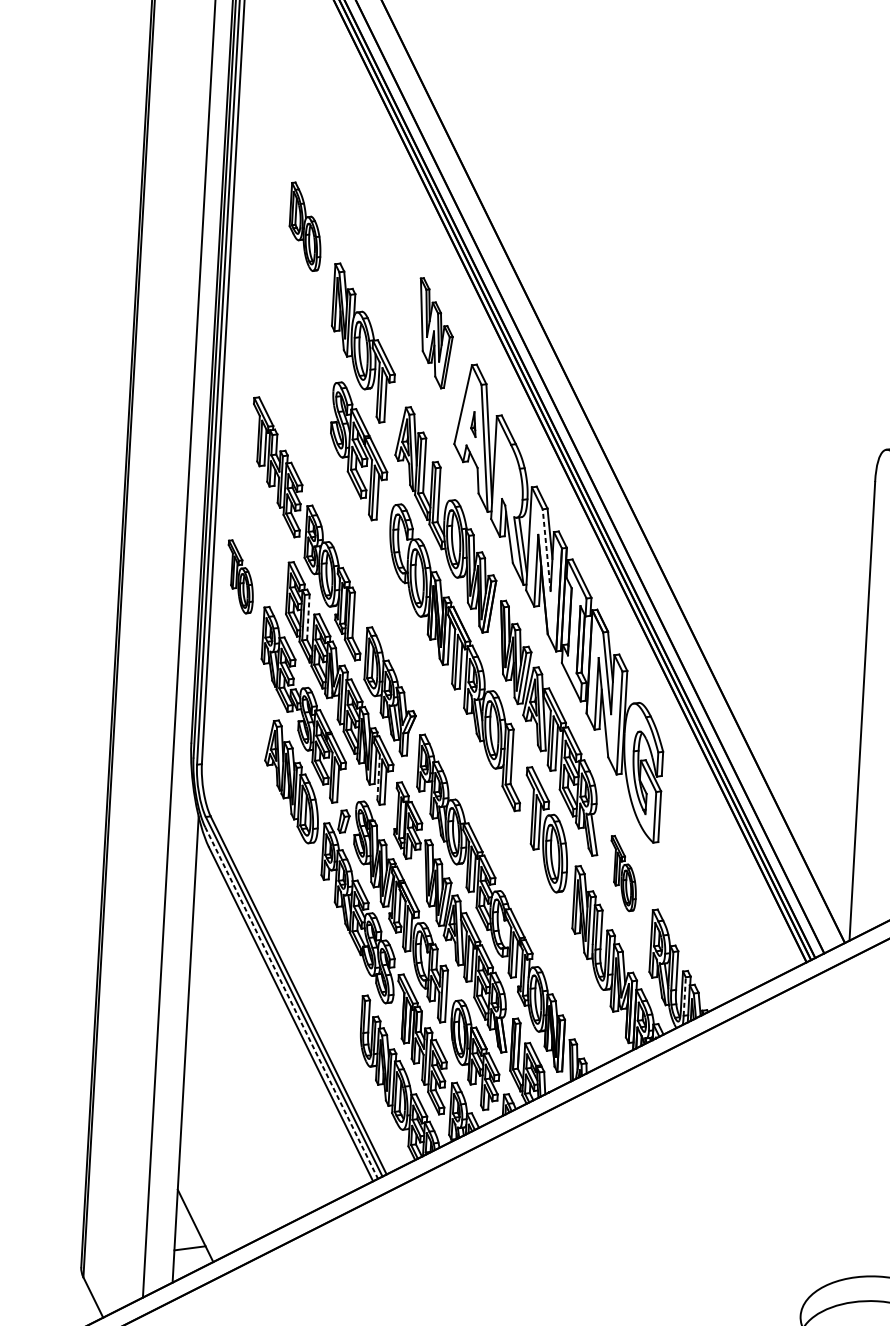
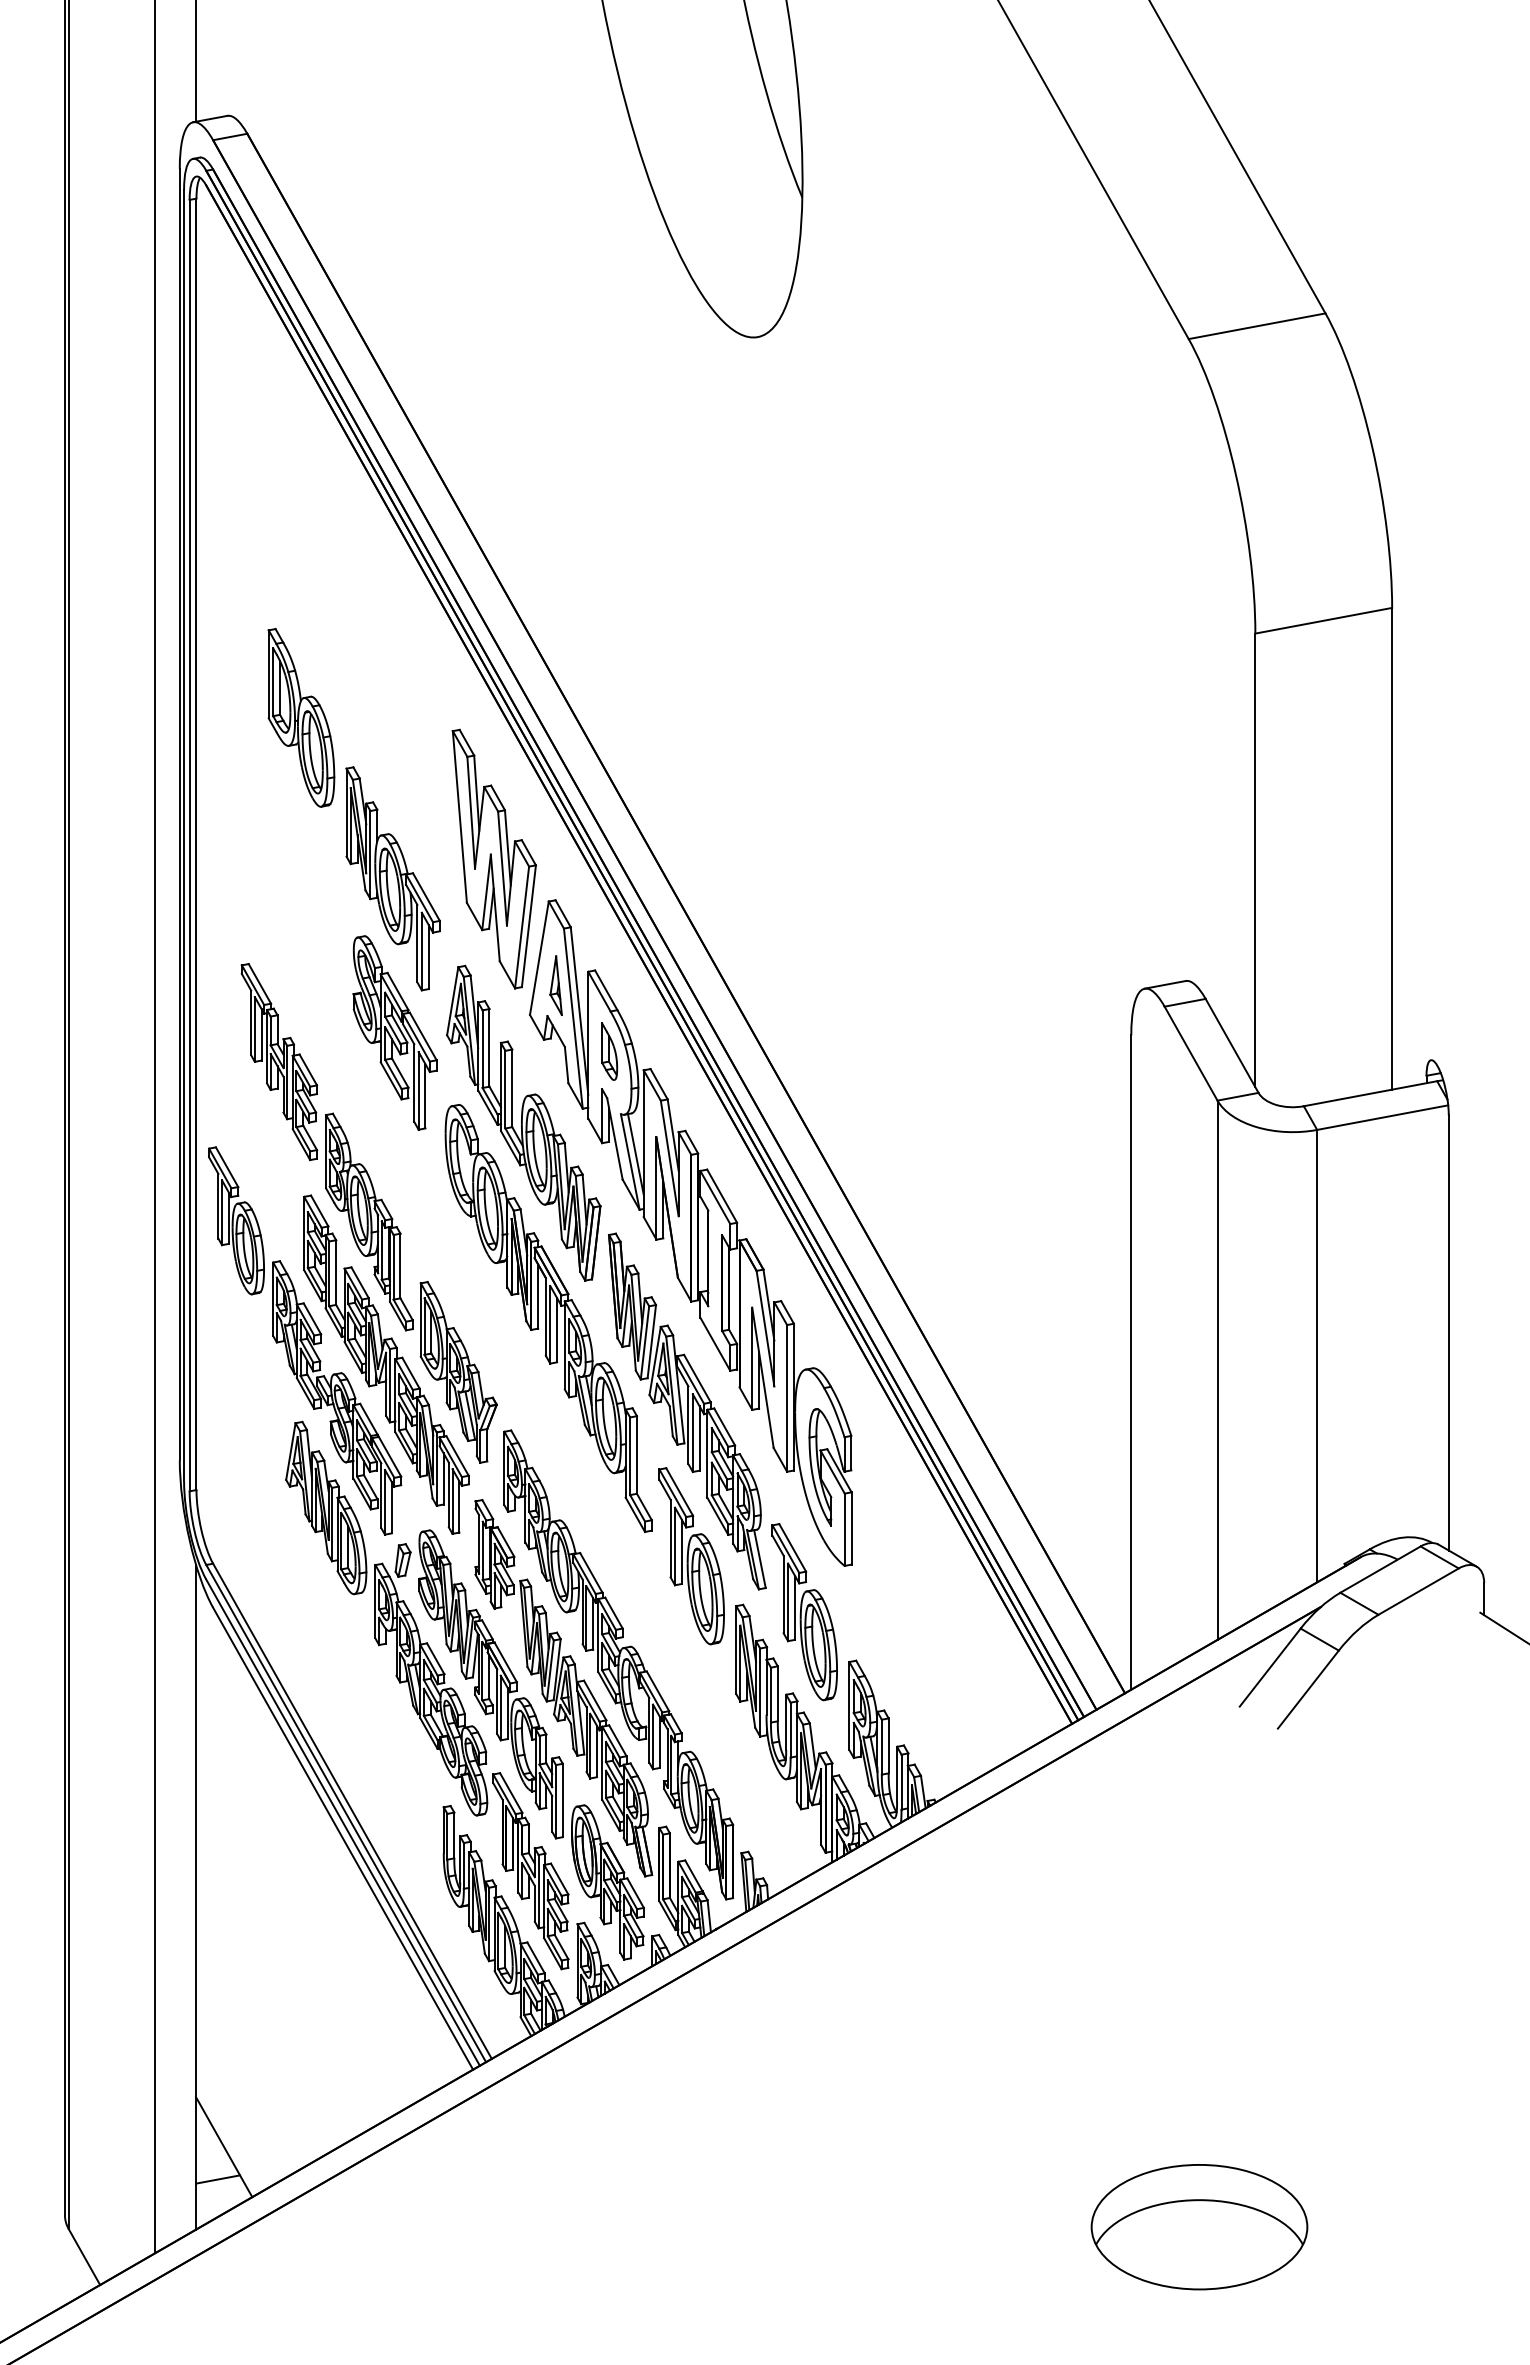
part: (305, 226) -> (301, 717), size x1.43
part: (434, 332) -> (493, 858), size x1.67
part: (473, 424) -> (555, 985), size x1.67
part: (508, 472) -> (609, 1051), added
line: (546, 550) -> (669, 1158), dashed -> solid
part: (240, 576) -> (236, 1220), size x1.43
line: (308, 617) -> (336, 1273), dashed -> solid
line: (378, 777) -> (448, 1495), dashed -> solid
part: (623, 873) -> (804, 1612), size x1.67
line: (684, 996) -> (901, 1781), dashed -> solid
line: (291, 1002) -> (343, 1822), dashed -> solid

